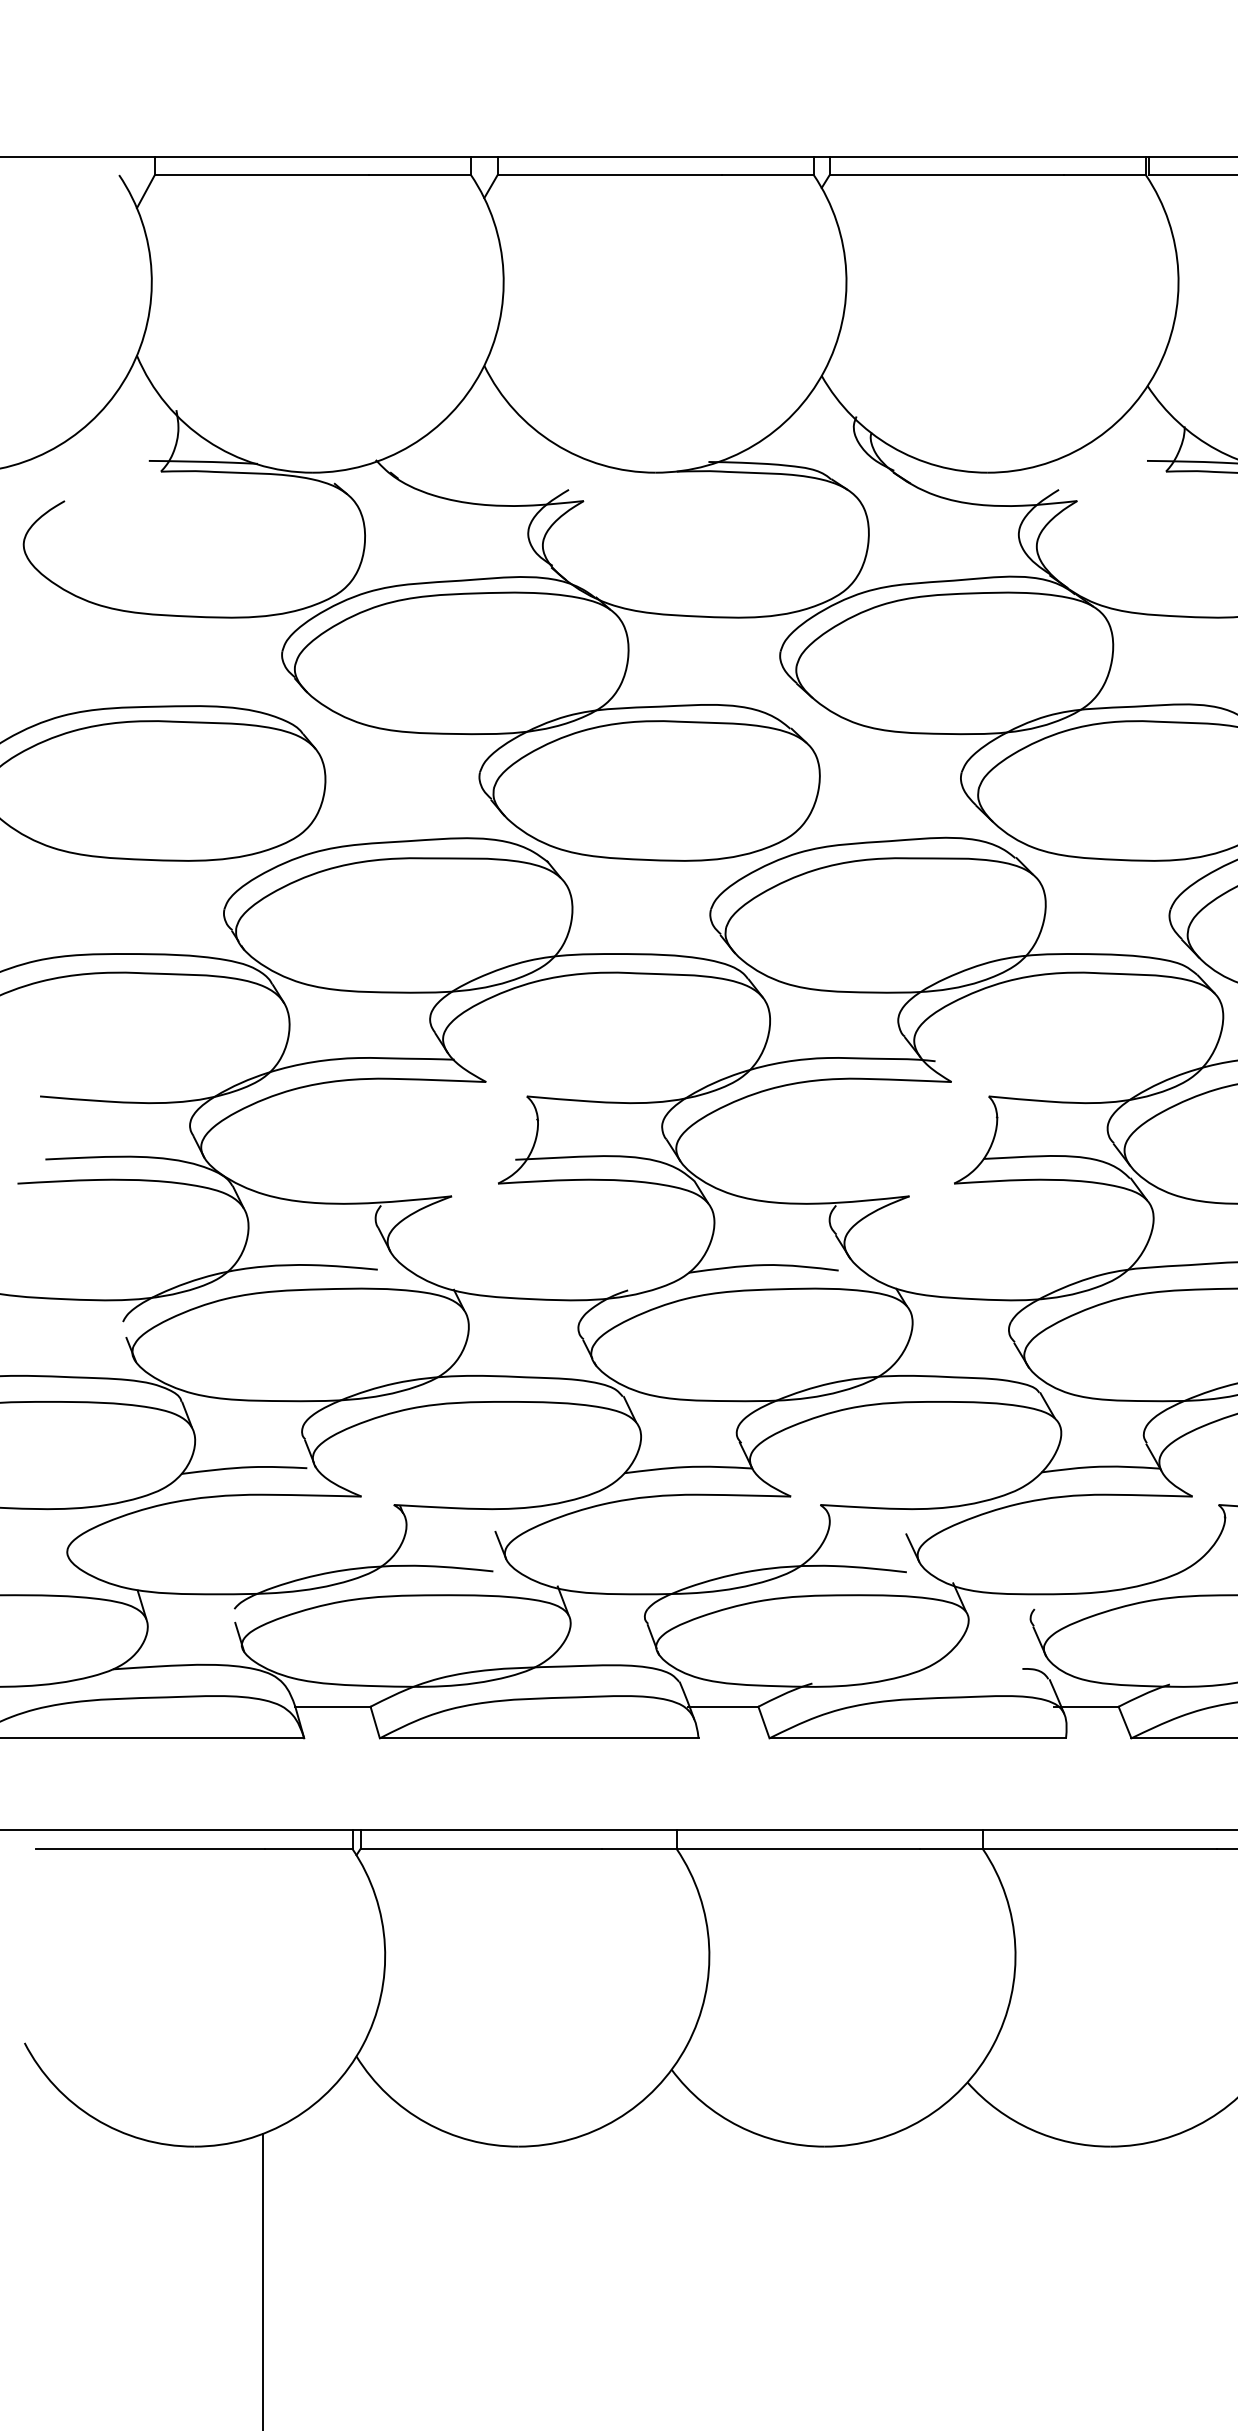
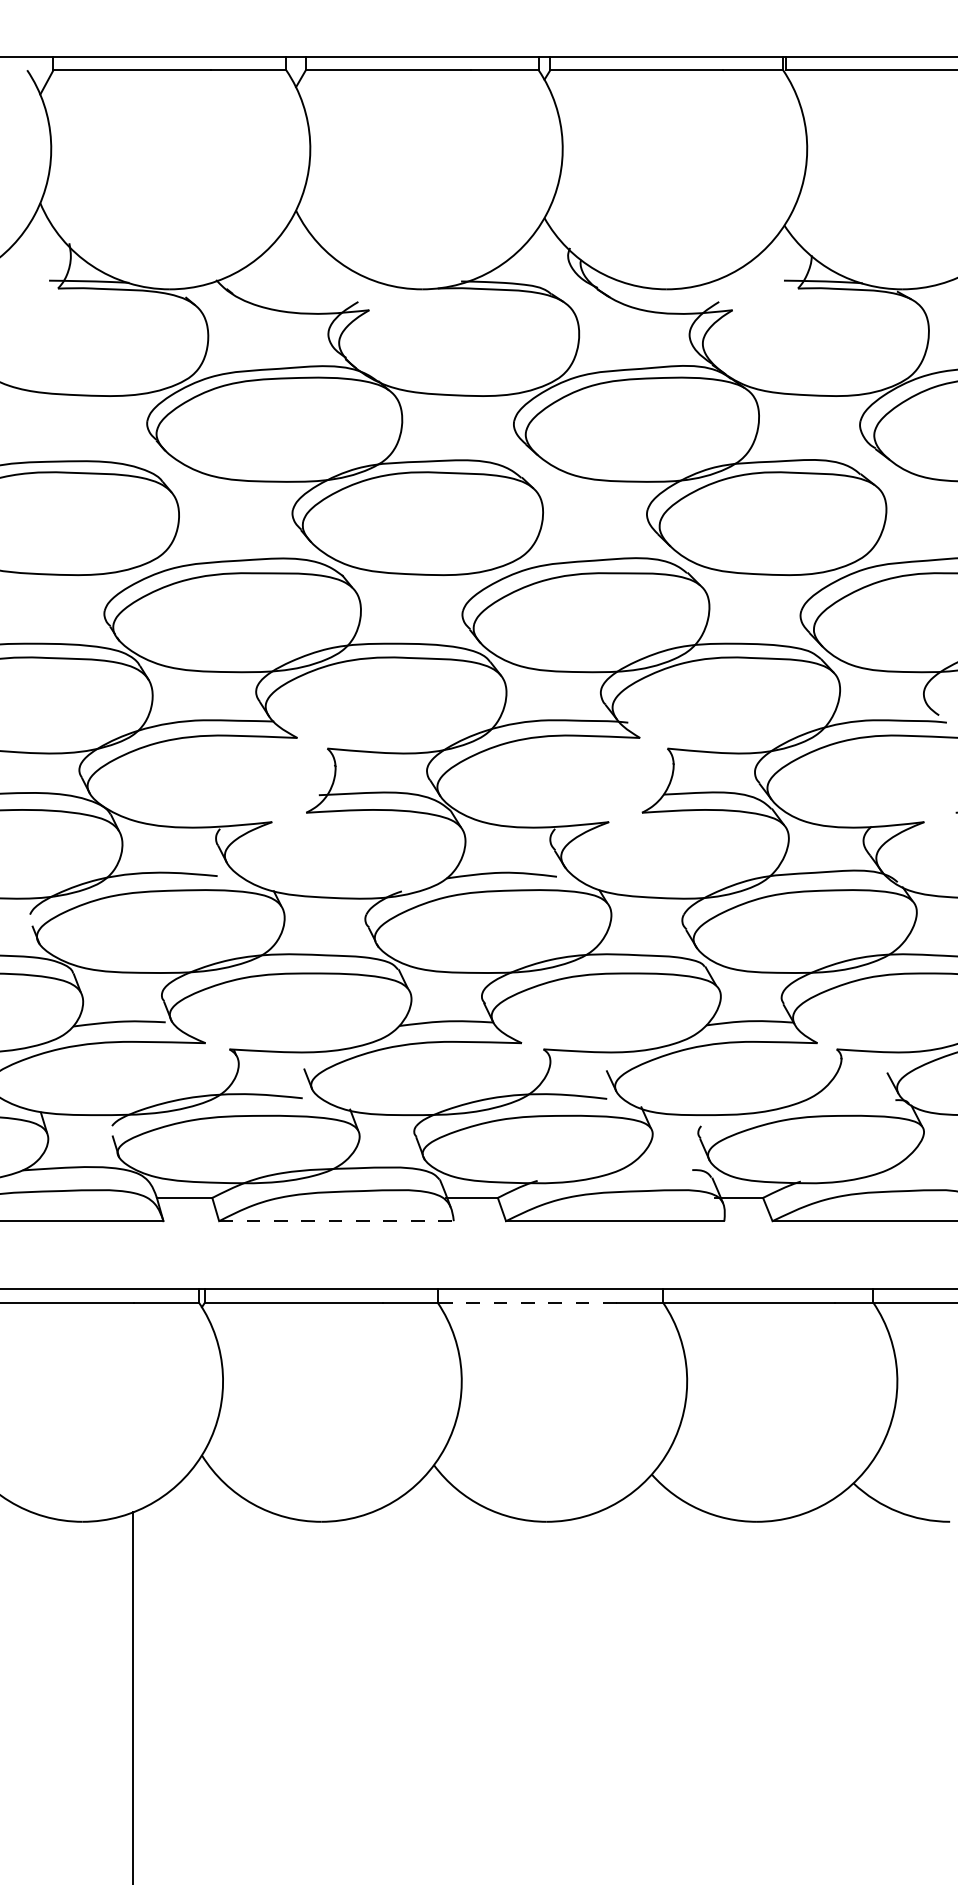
line: (539, 1738) -> (336, 1221), solid -> dashed
line: (798, 1848) -> (527, 1302), solid -> dashed

